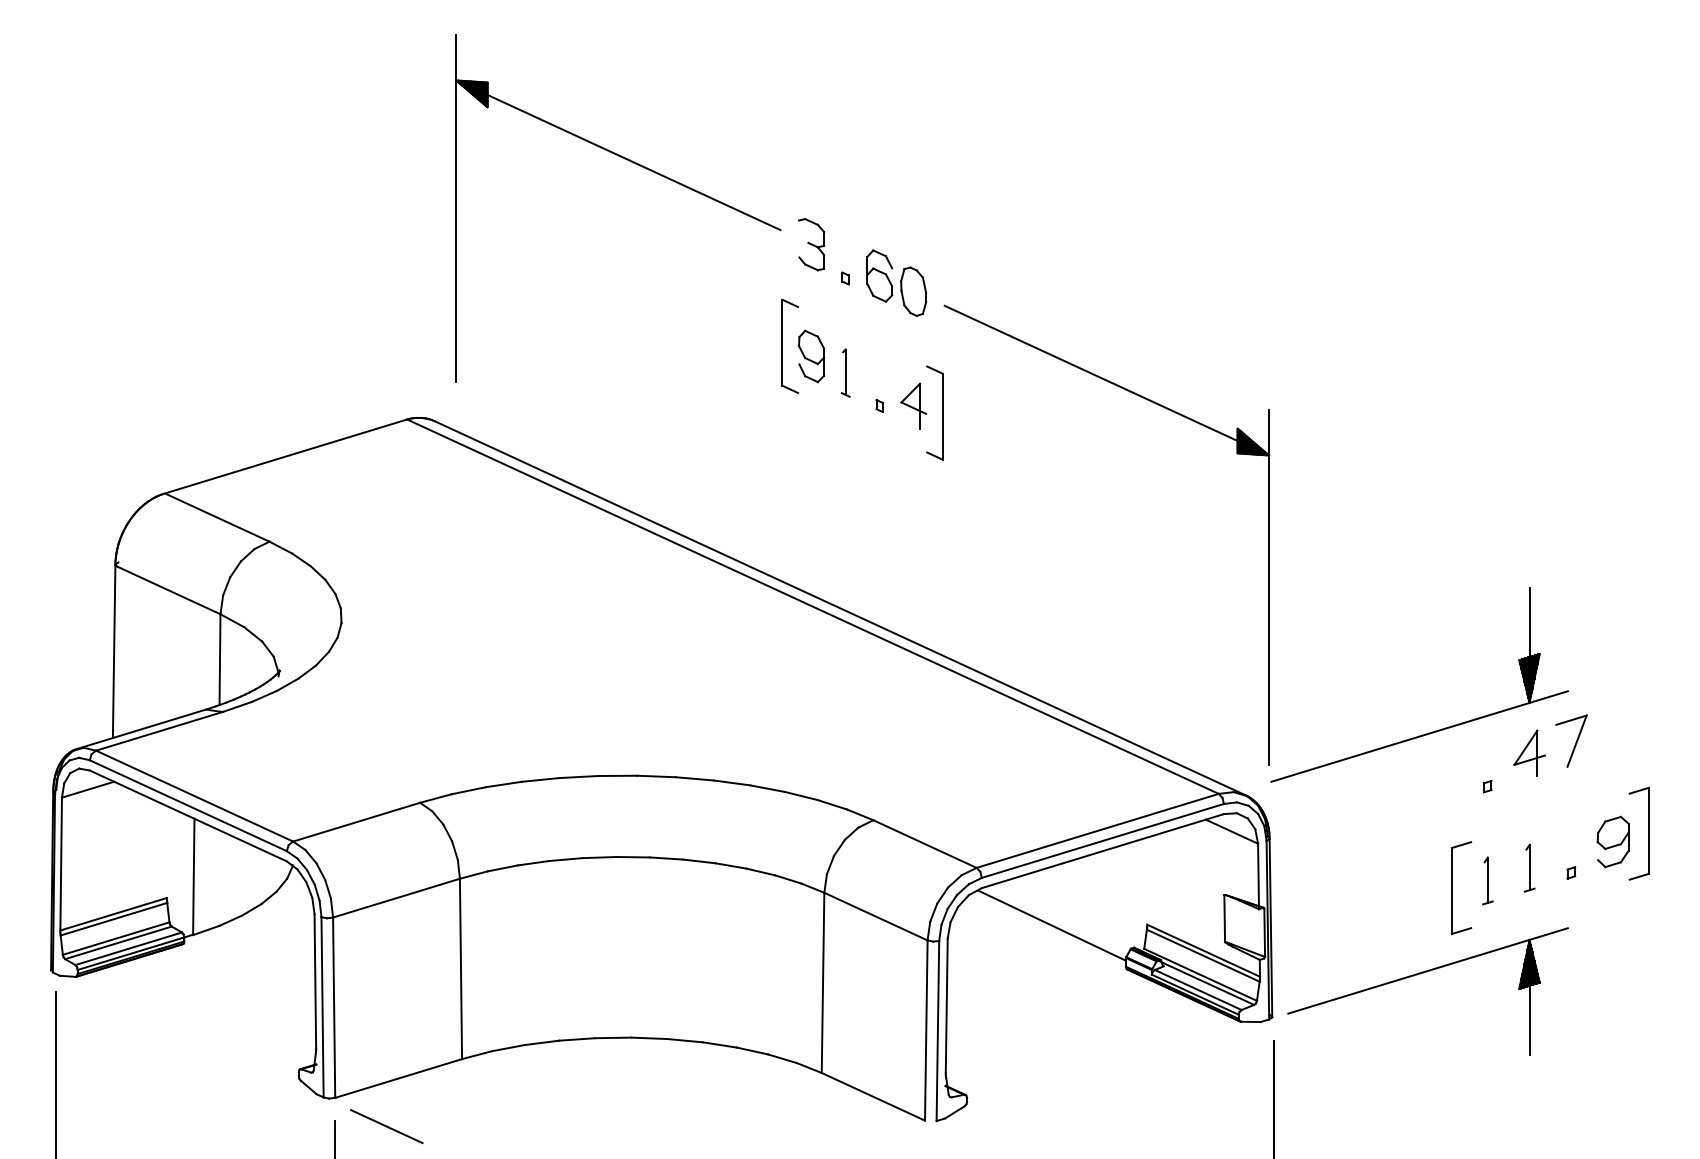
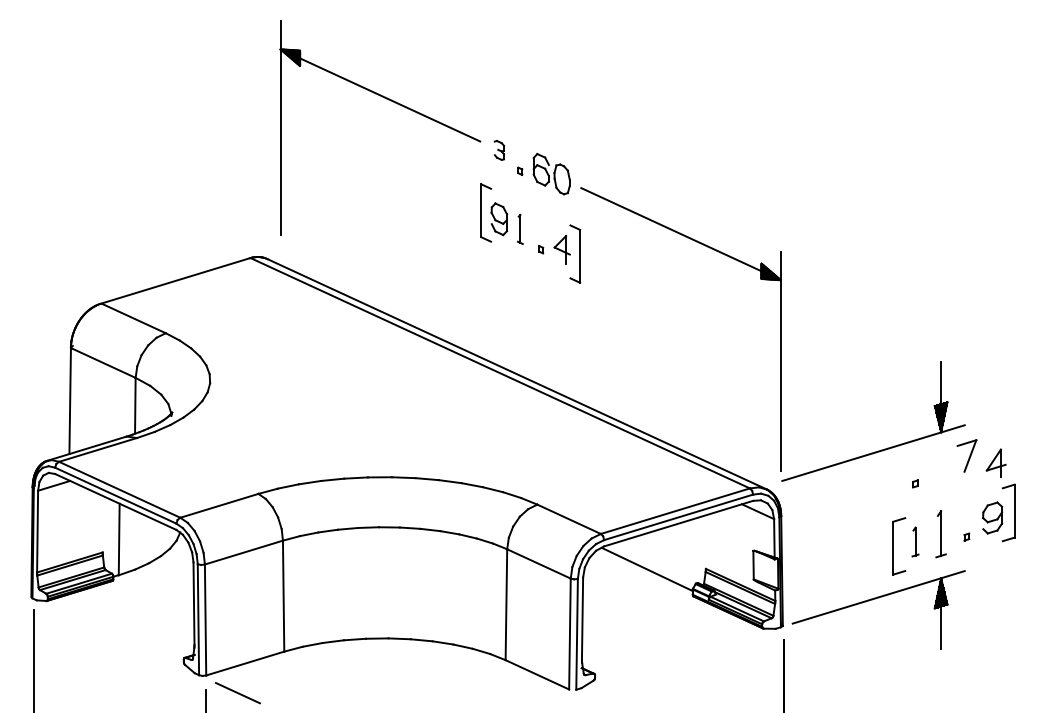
part: (811, 244) -> (499, 150), size x0.6
part: (1528, 751) -> (995, 462), moved
part: (1530, 867) -> (941, 533), size x1.6

